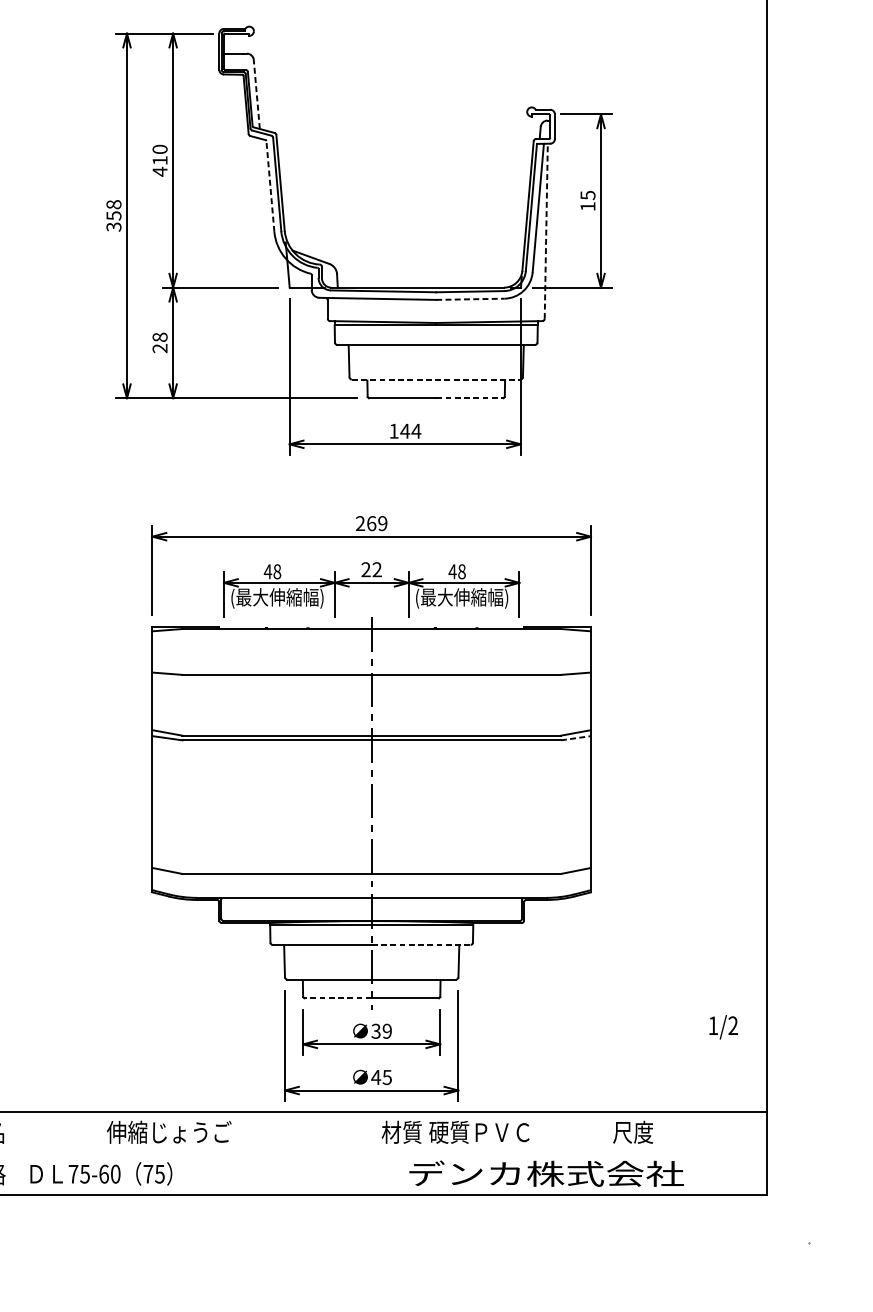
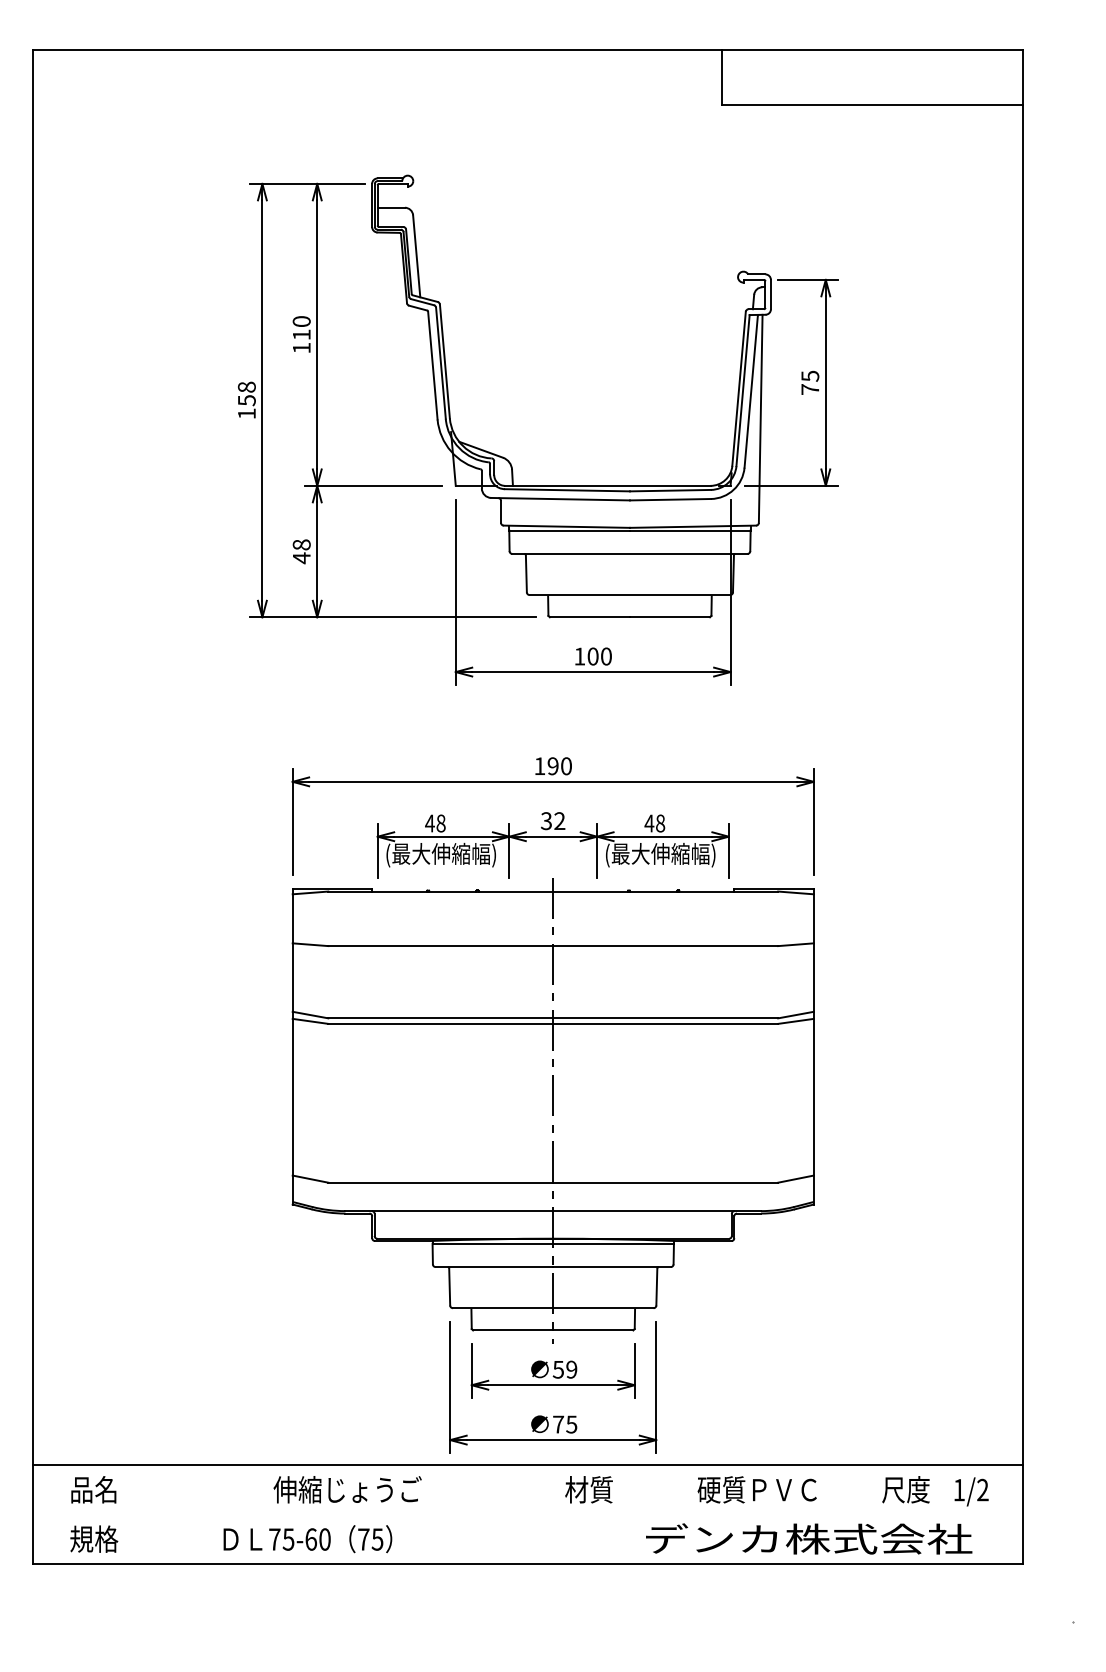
line: (256, 93) -> (416, 255), dashed -> solid
text: (159, 172) -> (301, 348), 410 -> 110
line: (270, 186) -> (432, 365), dashed -> solid
text: (588, 206) -> (810, 389), 15 -> 75
text: (113, 226) -> (246, 413), 358 -> 158
line: (546, 230) -> (760, 418), dashed -> solid
line: (470, 299) -> (670, 499), dashed -> solid
text: (159, 348) -> (301, 558), 28 -> 48
line: (436, 379) -> (630, 595), dashed -> solid
line: (470, 398) -> (670, 617), dashed -> solid
text: (410, 431) -> (599, 656), 144 -> 100
text: (371, 523) -> (552, 766), 269 -> 190
text: (365, 570) -> (545, 821), 22 -> 32
line: (576, 738) -> (796, 1021), dashed -> solid
line: (421, 945) -> (612, 1267), dashed -> solid
line: (337, 998) -> (512, 1330), dashed -> solid
text: (723, 1026) -> (971, 1491), moved
text: (376, 1031) -> (558, 1369), 39 -> 59
text: (376, 1077) -> (558, 1424), 45 -> 75
text: (169, 1132) -> (347, 1489), moved
text: (478, 1132) -> (756, 1489), moved
text: (632, 1132) -> (905, 1489), moved
text: (546, 1173) -> (809, 1538), moved
text: (100, 1174) -> (307, 1539), moved

